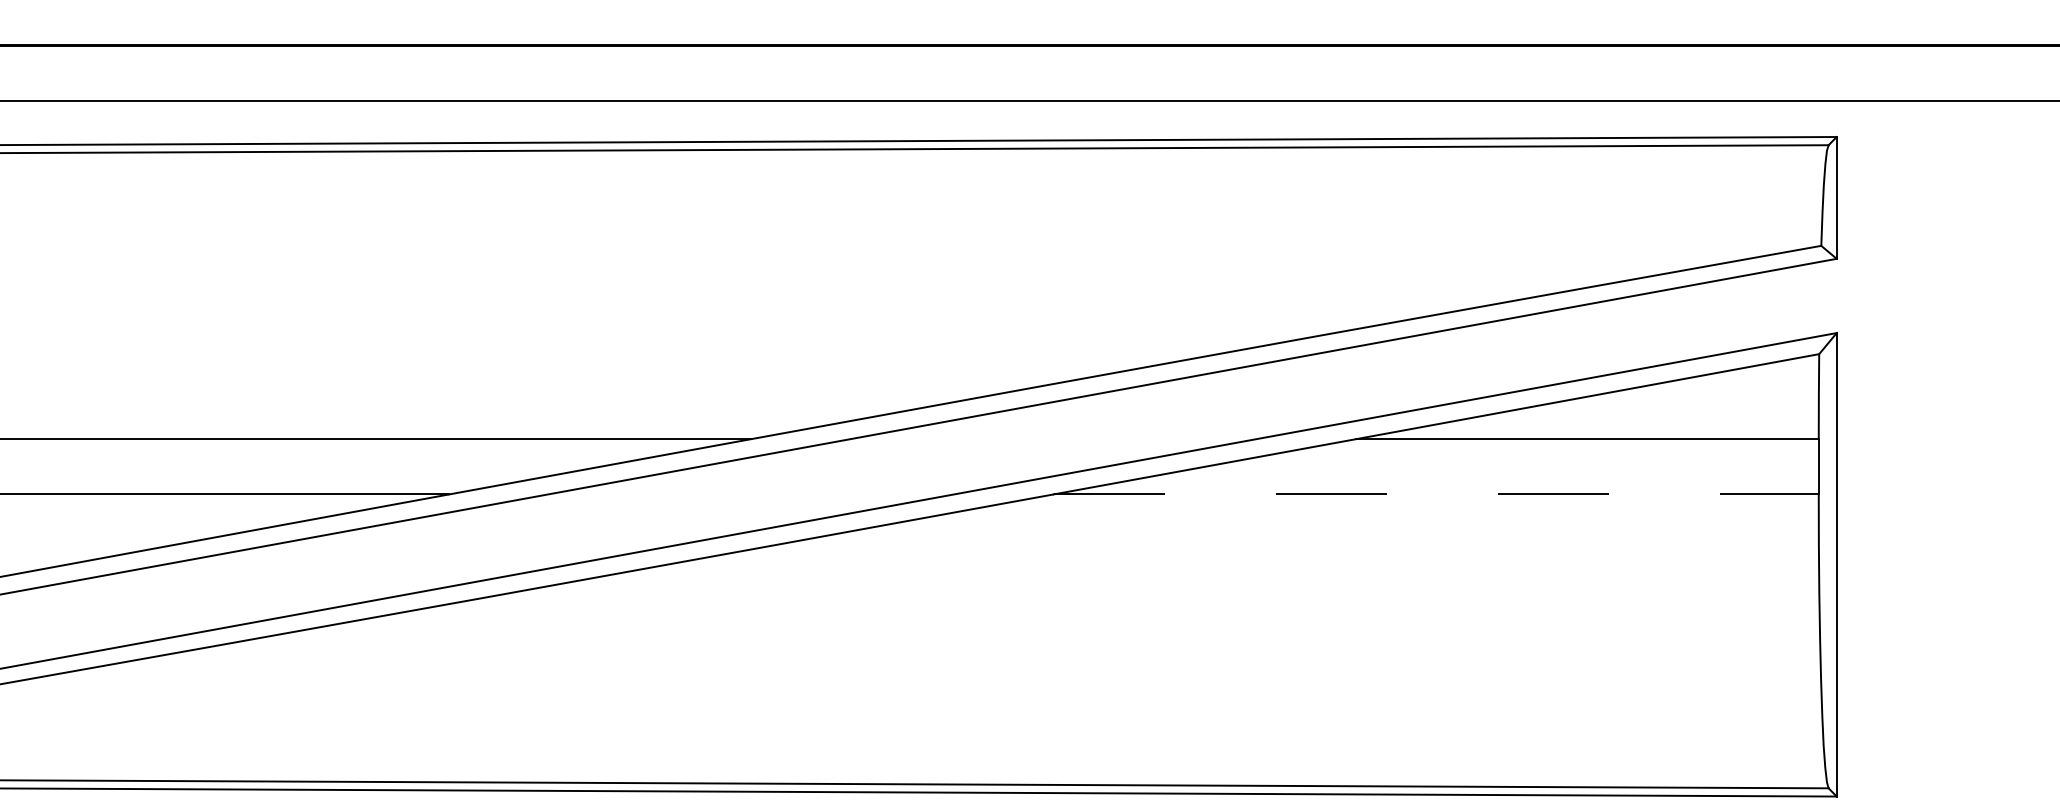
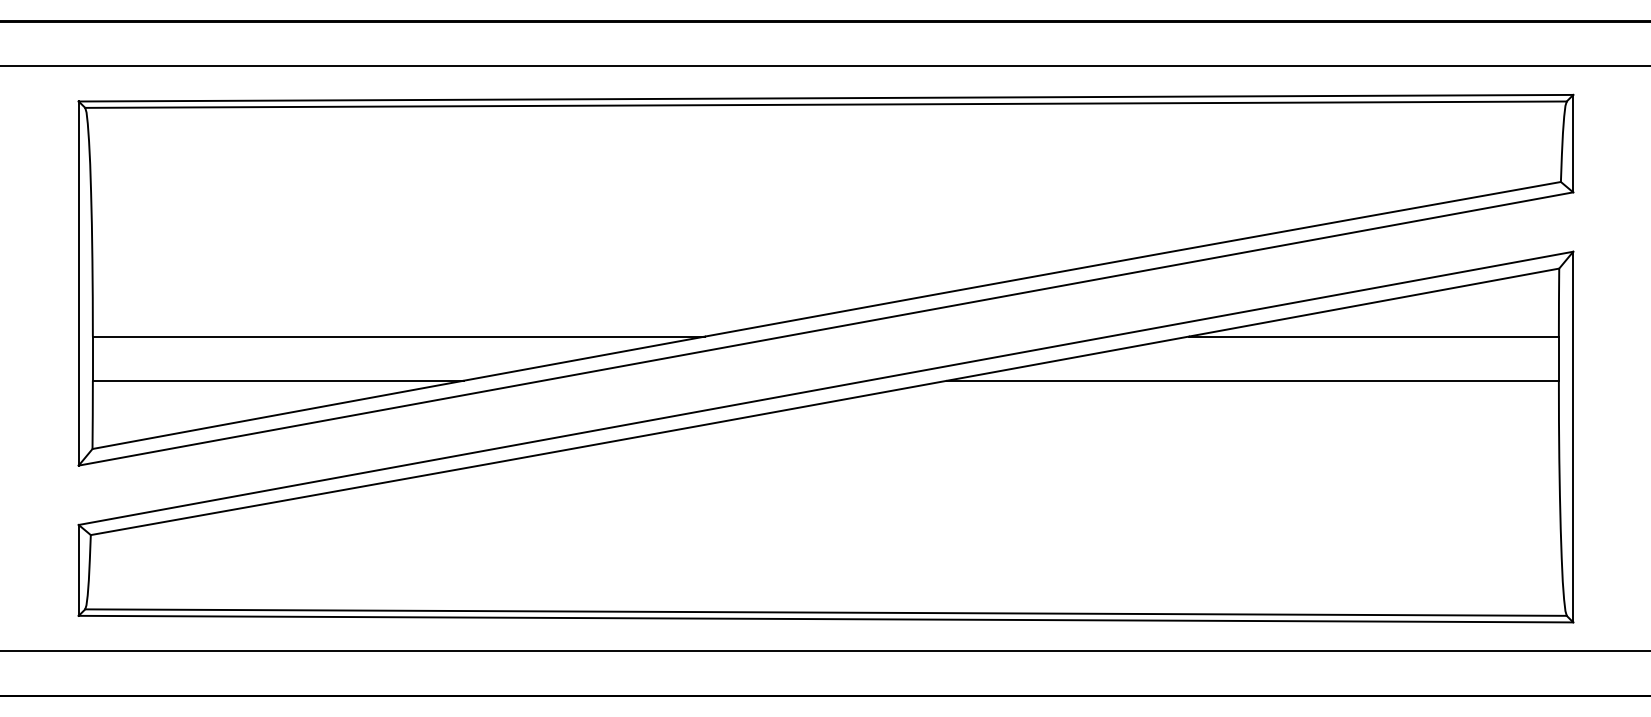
line: (1435, 494) -> (1252, 380), dashed -> solid

